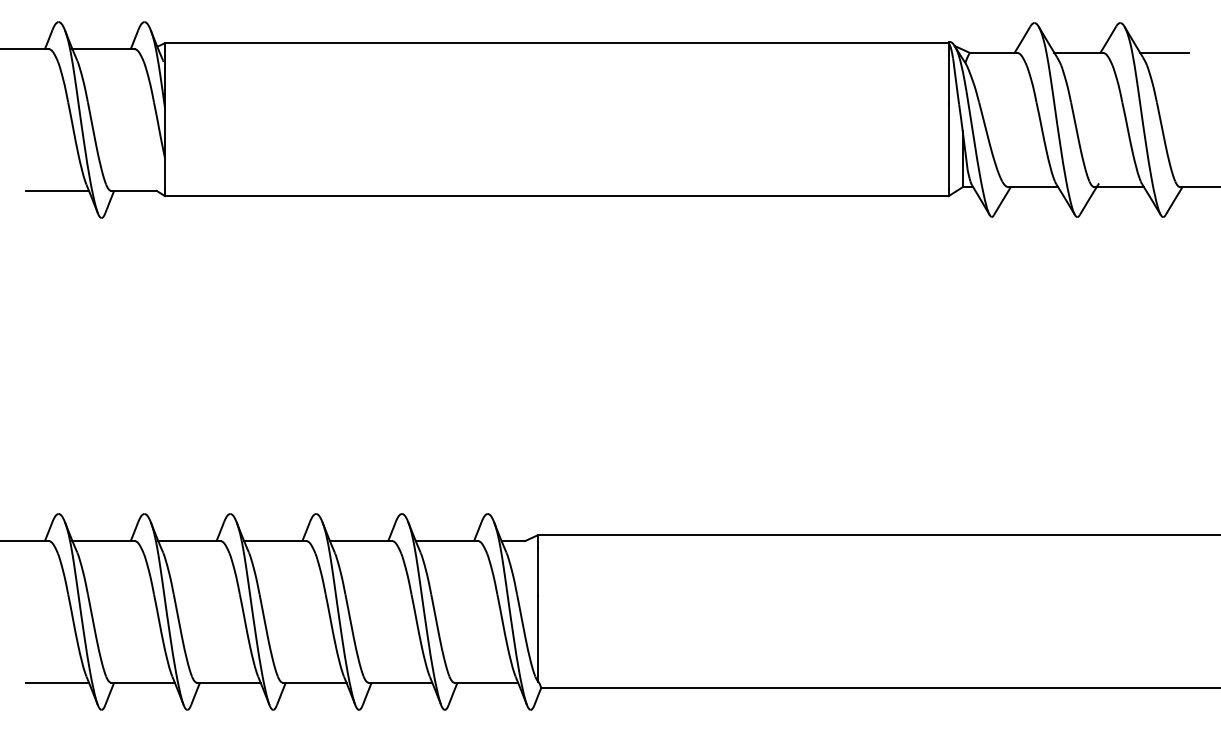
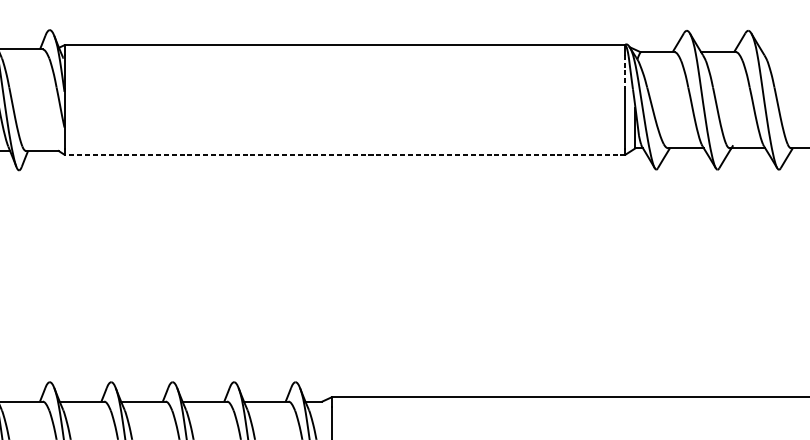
line: (1164, 52) -> (779, 51), removed
line: (948, 80) -> (625, 71), solid -> dashed
line: (556, 196) -> (344, 154), solid -> dashed

